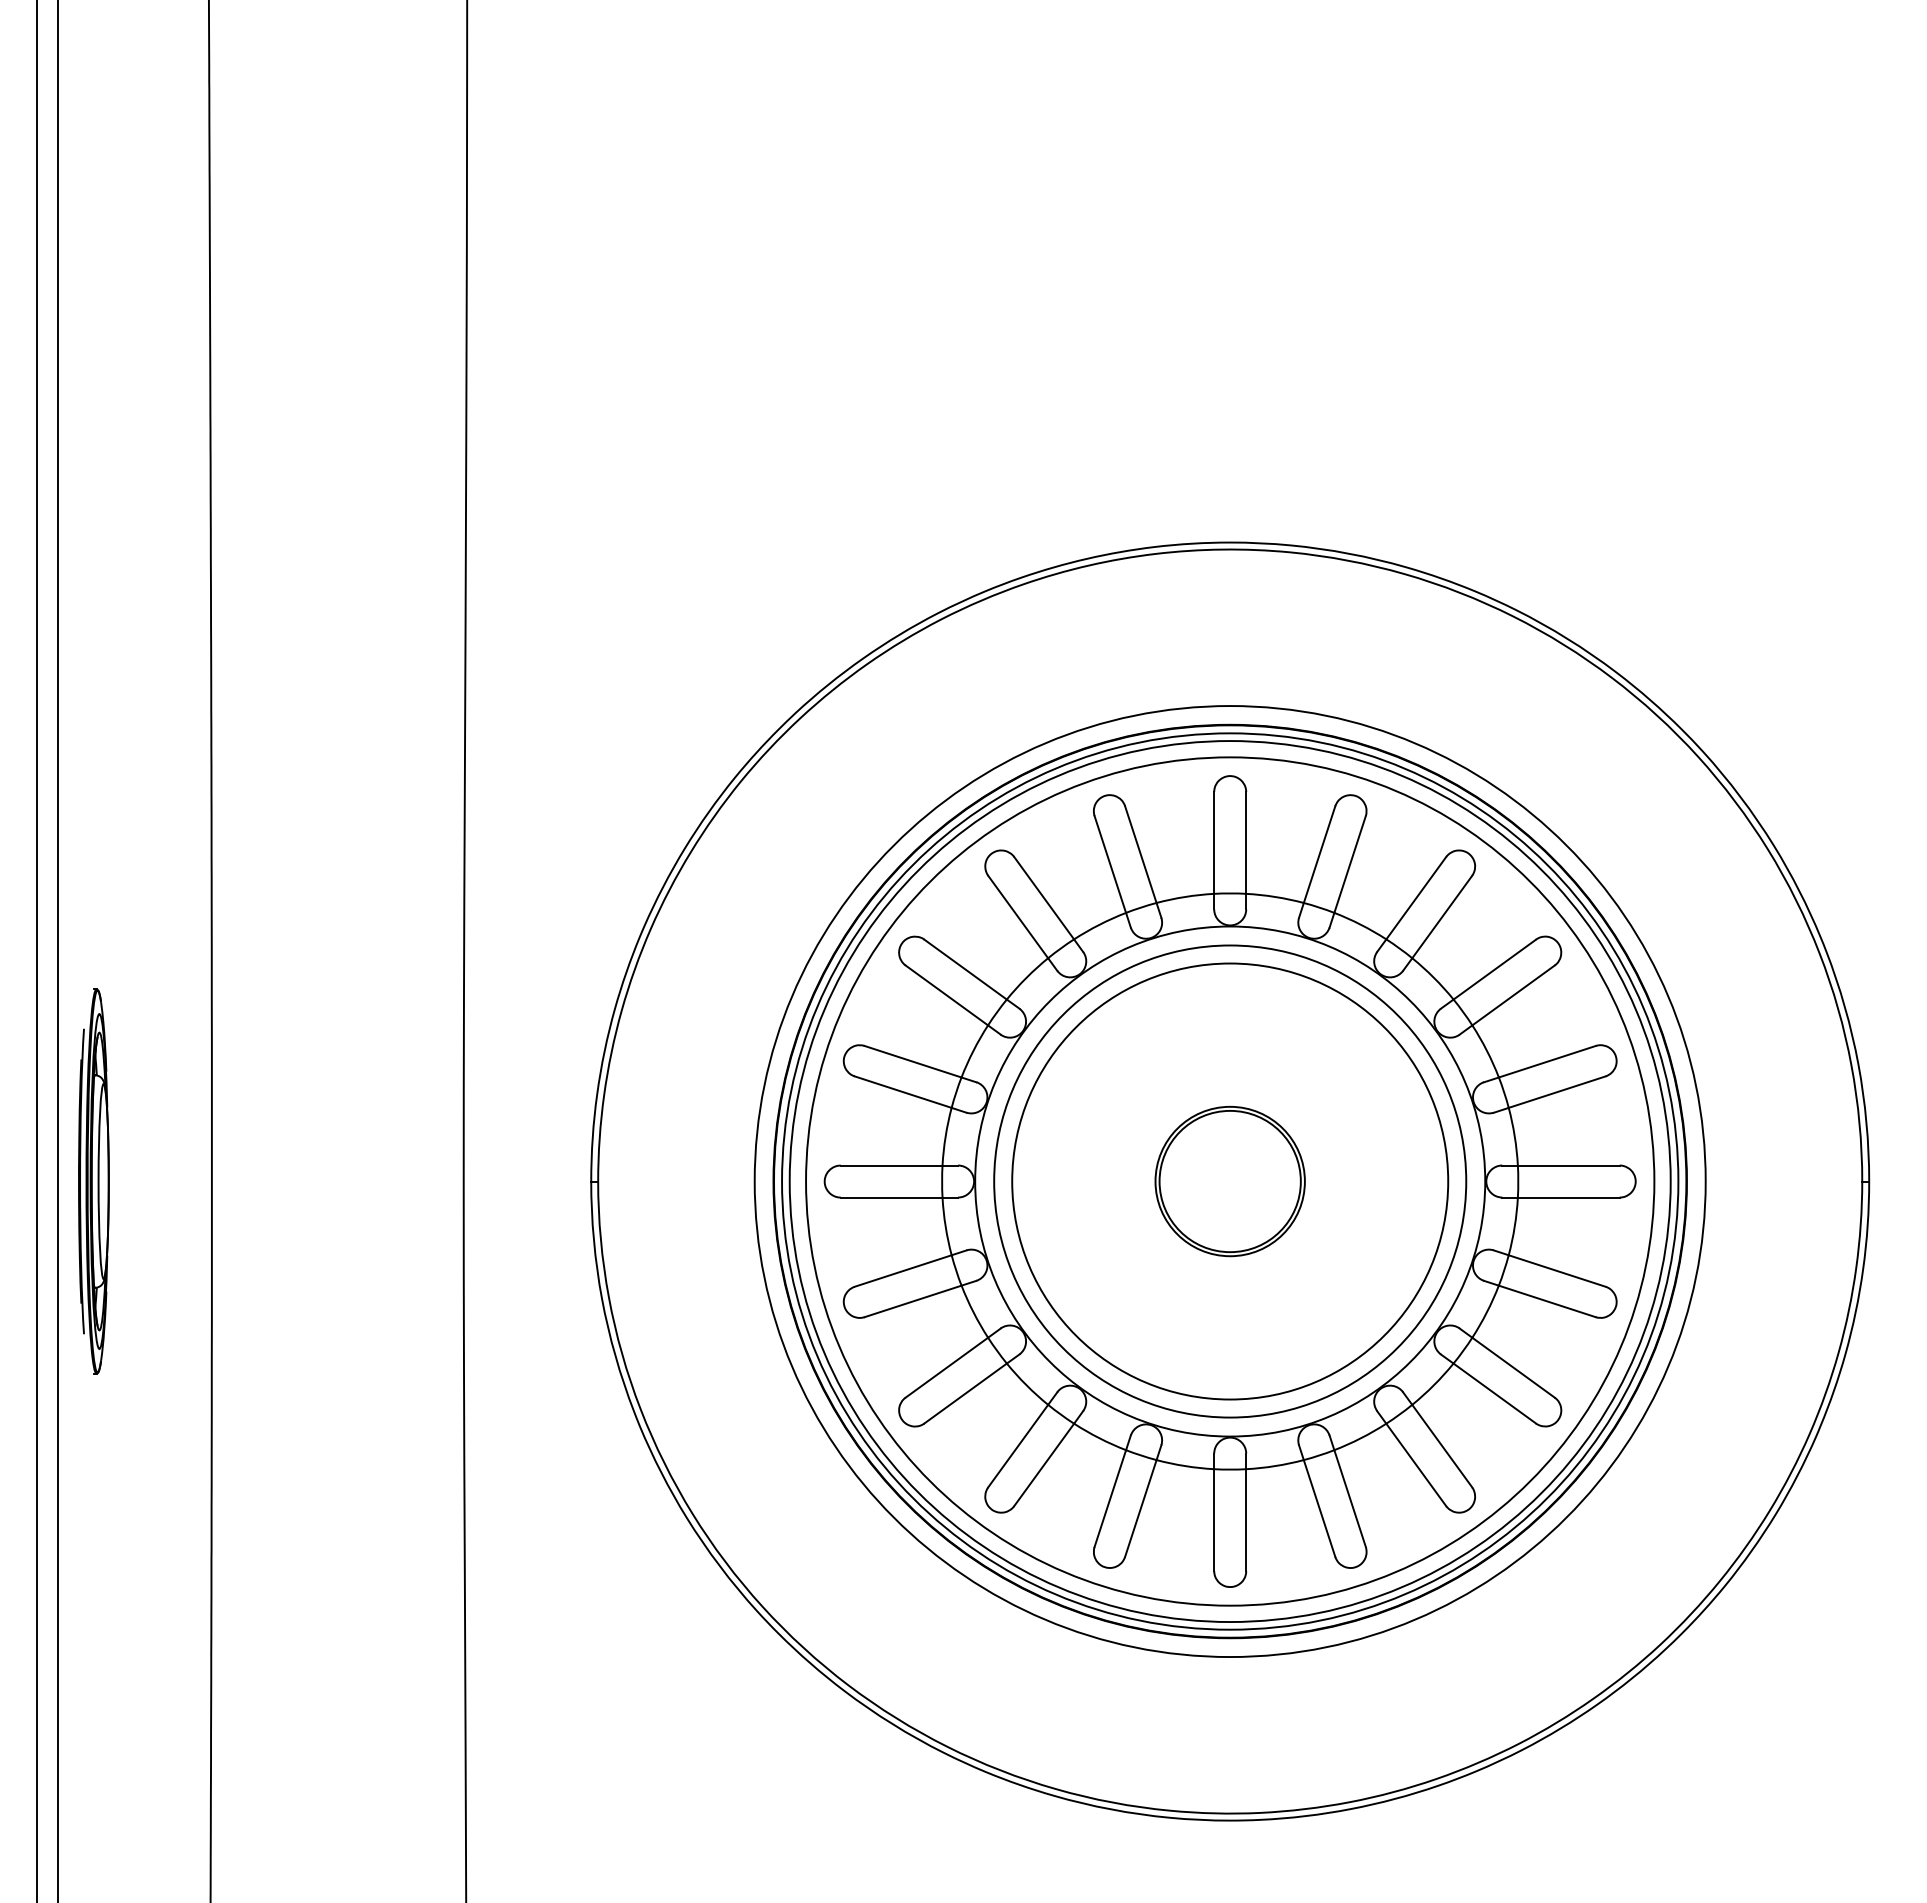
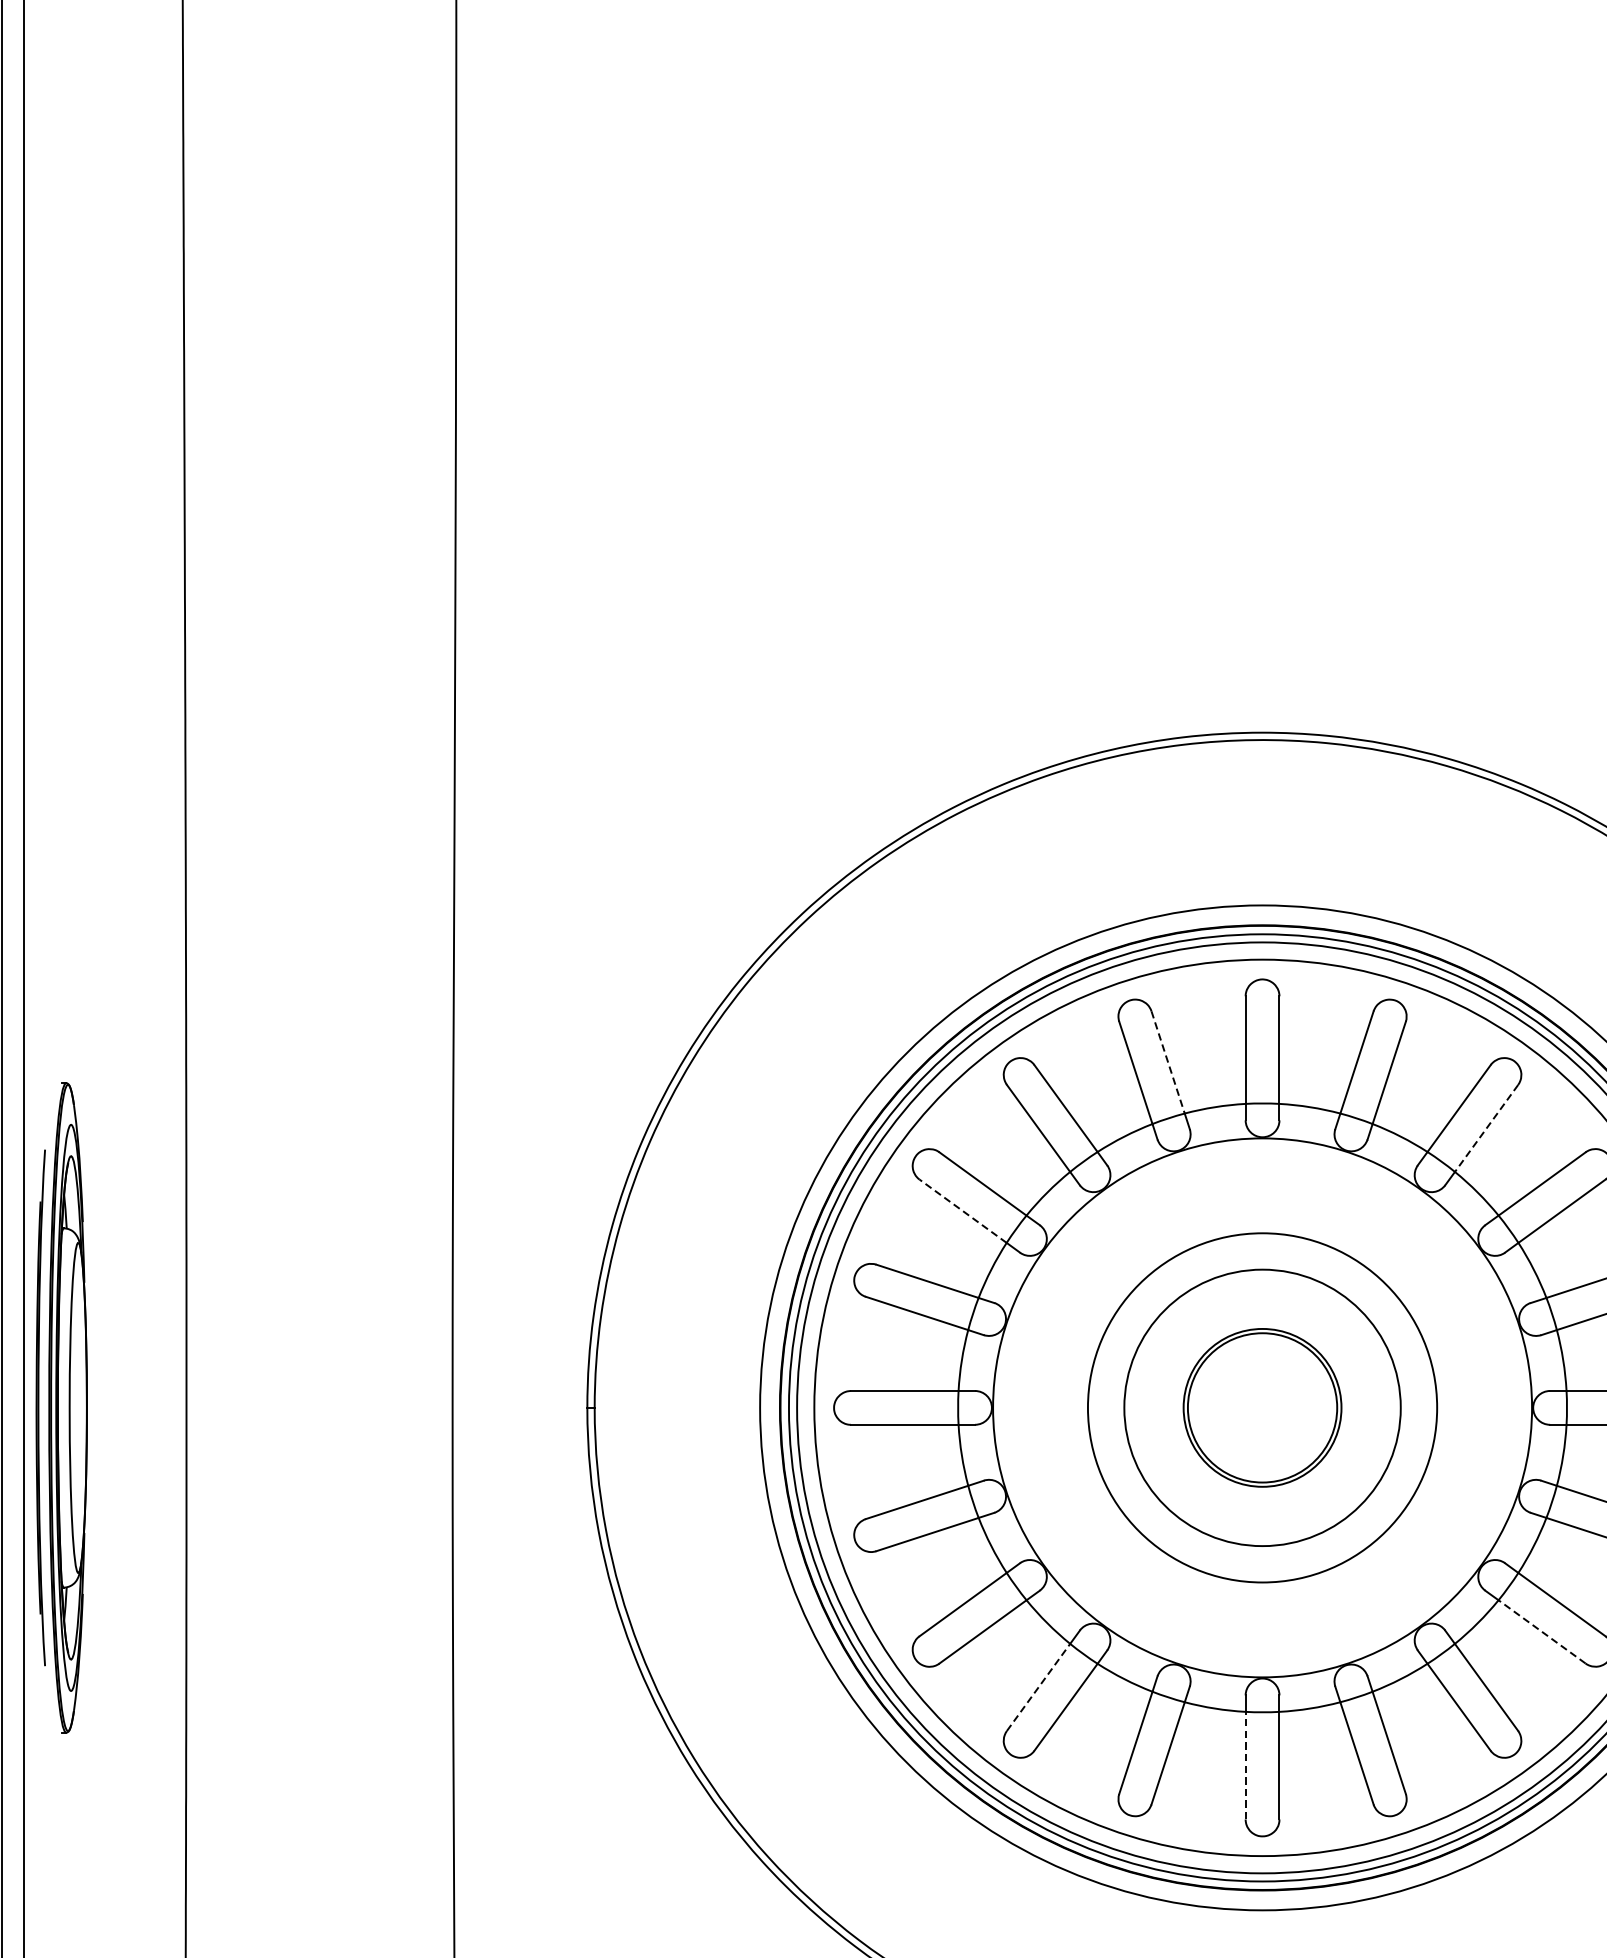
line: (1140, 854) -> (1167, 1062), solid -> dashed
line: (1442, 917) -> (1486, 1128), solid -> dashed
line: (946, 995) -> (962, 1211), solid -> dashed
part: (93, 1181) -> (61, 1407), size x1.6
circle: (1230, 1181) -> (1262, 1407), size x0.6
circle: (1230, 1181) -> (1262, 1407), size x0.7
line: (1494, 1393) -> (1541, 1631), solid -> dashed
line: (1018, 1446) -> (1038, 1687), solid -> dashed
line: (1214, 1520) -> (1245, 1766), solid -> dashed

